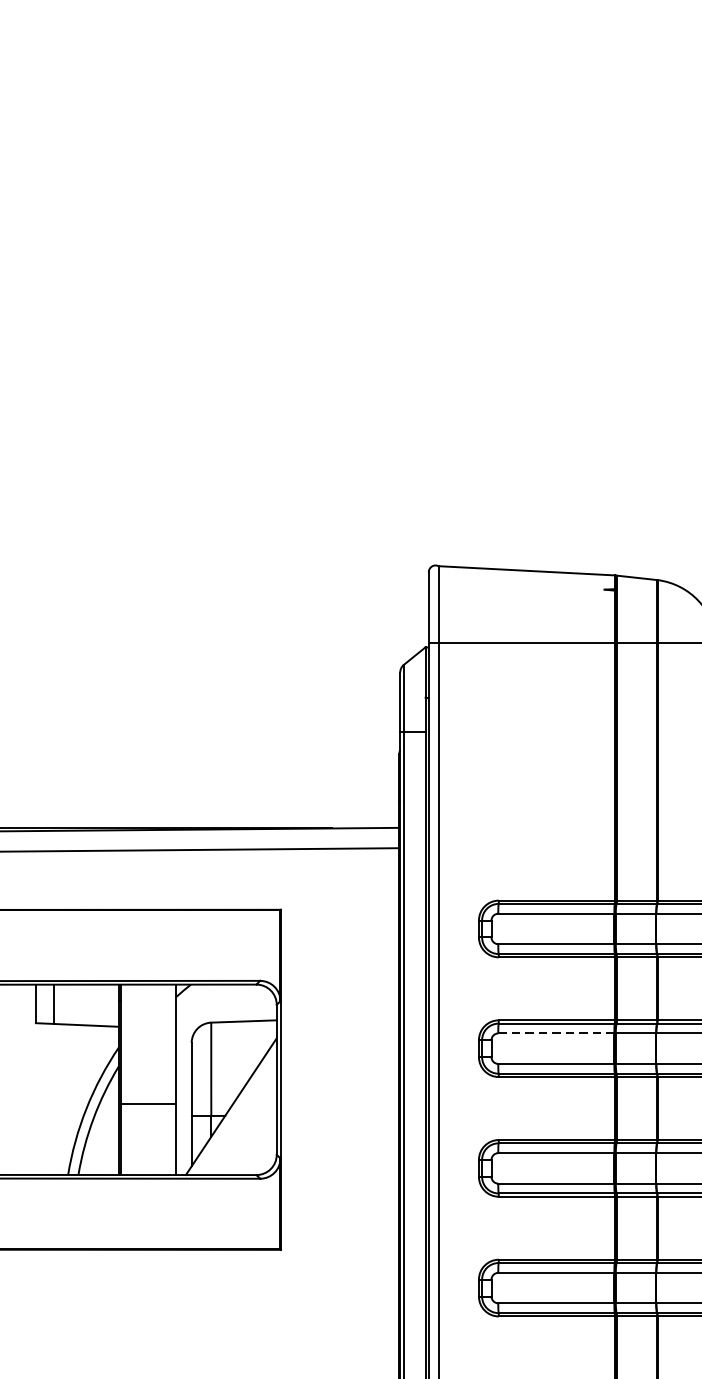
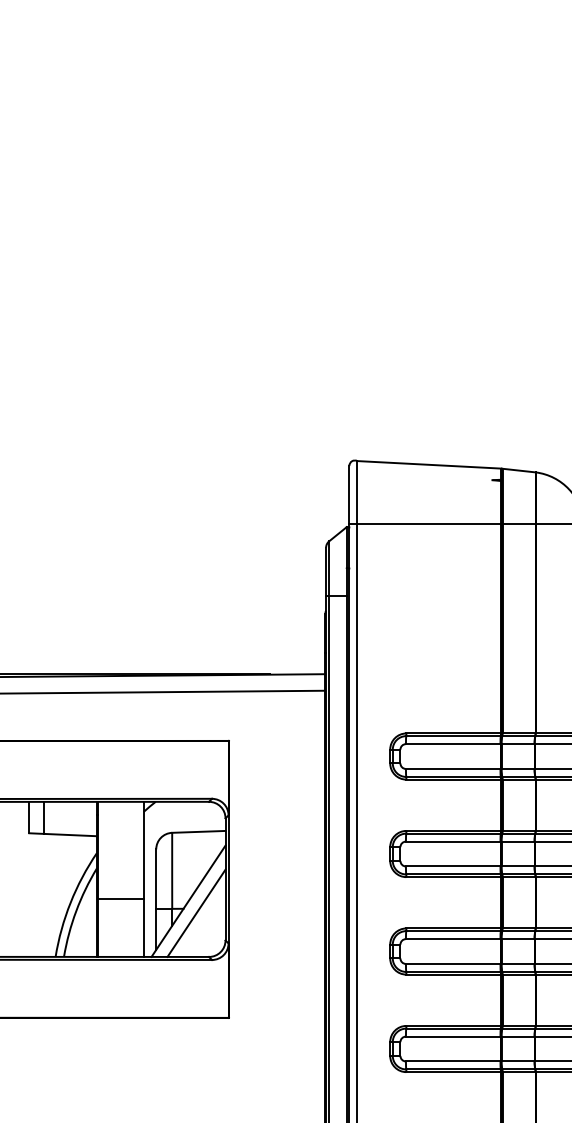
line: (556, 1033) -> (453, 841), dashed -> solid
line: (241, 1120) -> (196, 912), added

